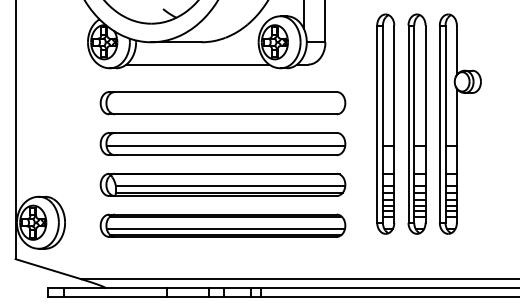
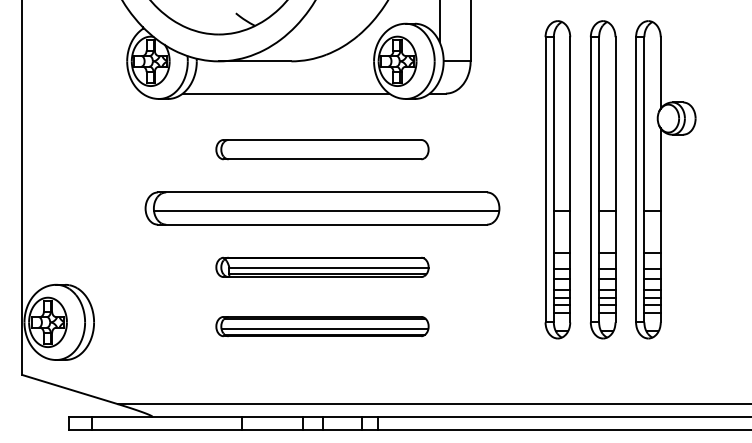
part: (222, 103) -> (321, 149), size x0.6
part: (222, 184) -> (321, 267), size x0.6
part: (222, 225) -> (321, 326), size x0.6

